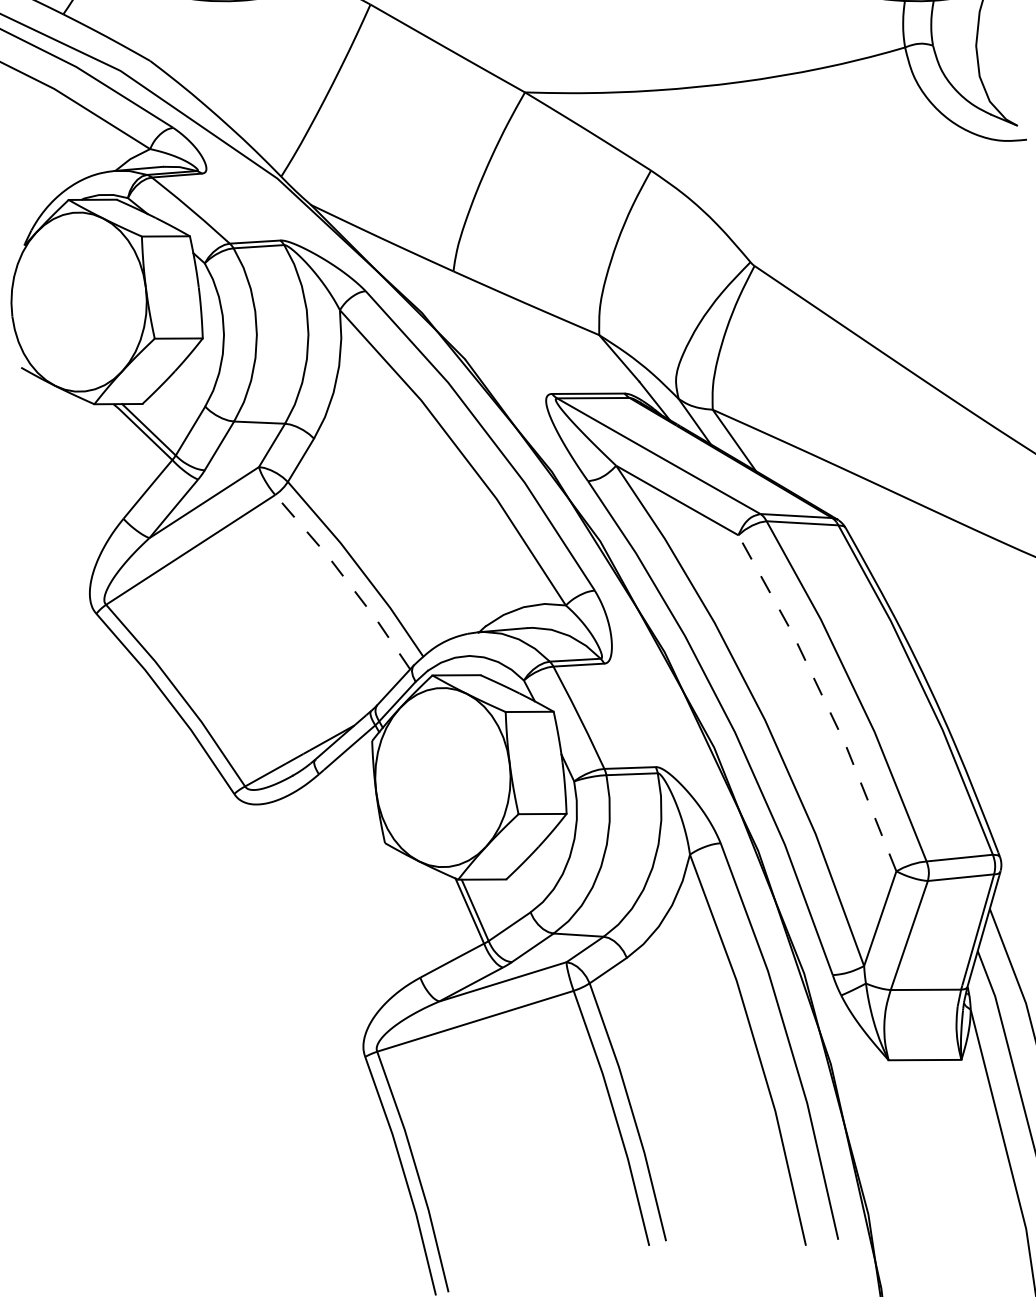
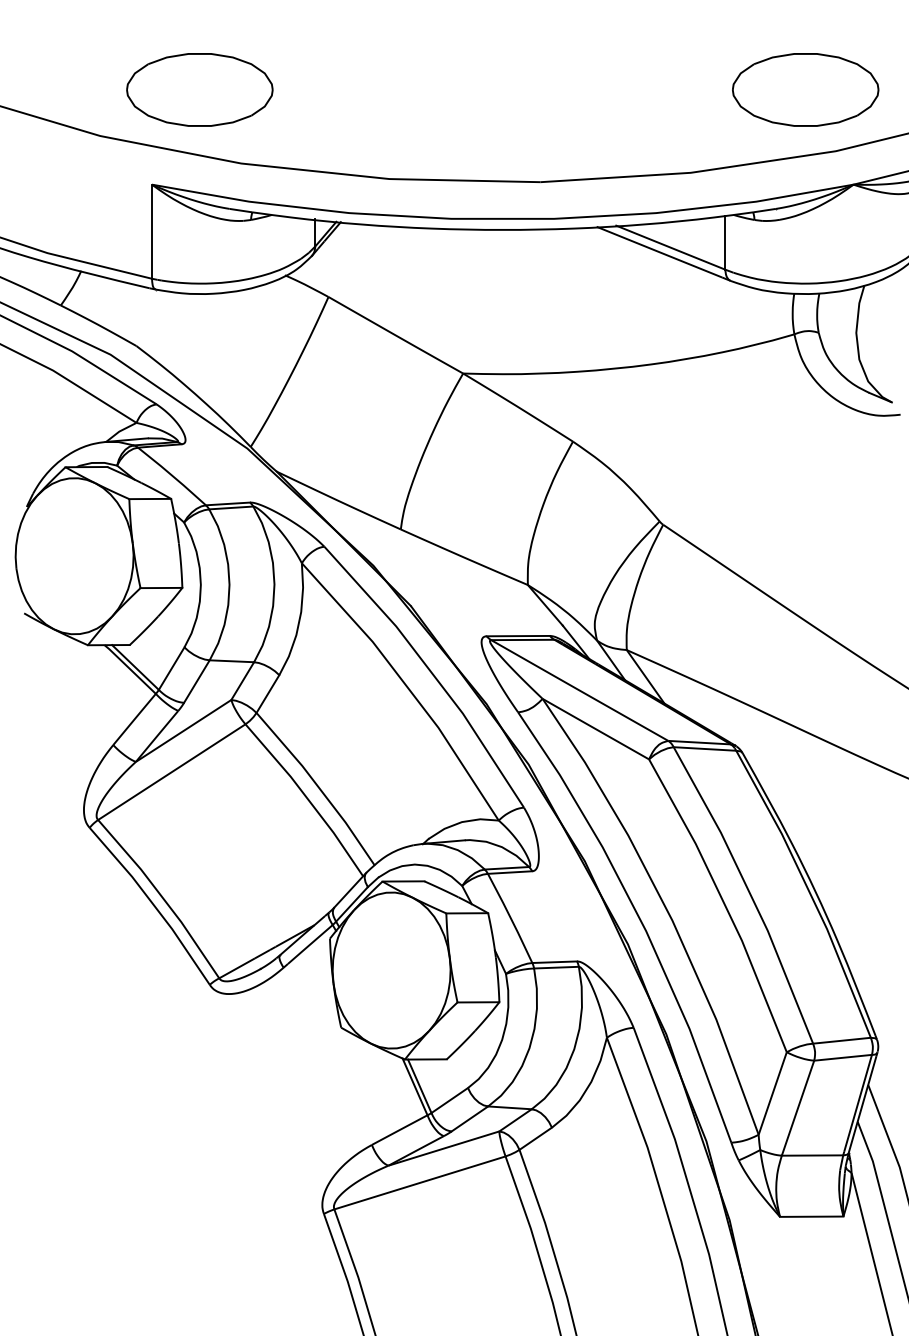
line: (346, 580) -> (307, 798), dashed -> solid
line: (824, 700) -> (724, 903), dashed -> solid

